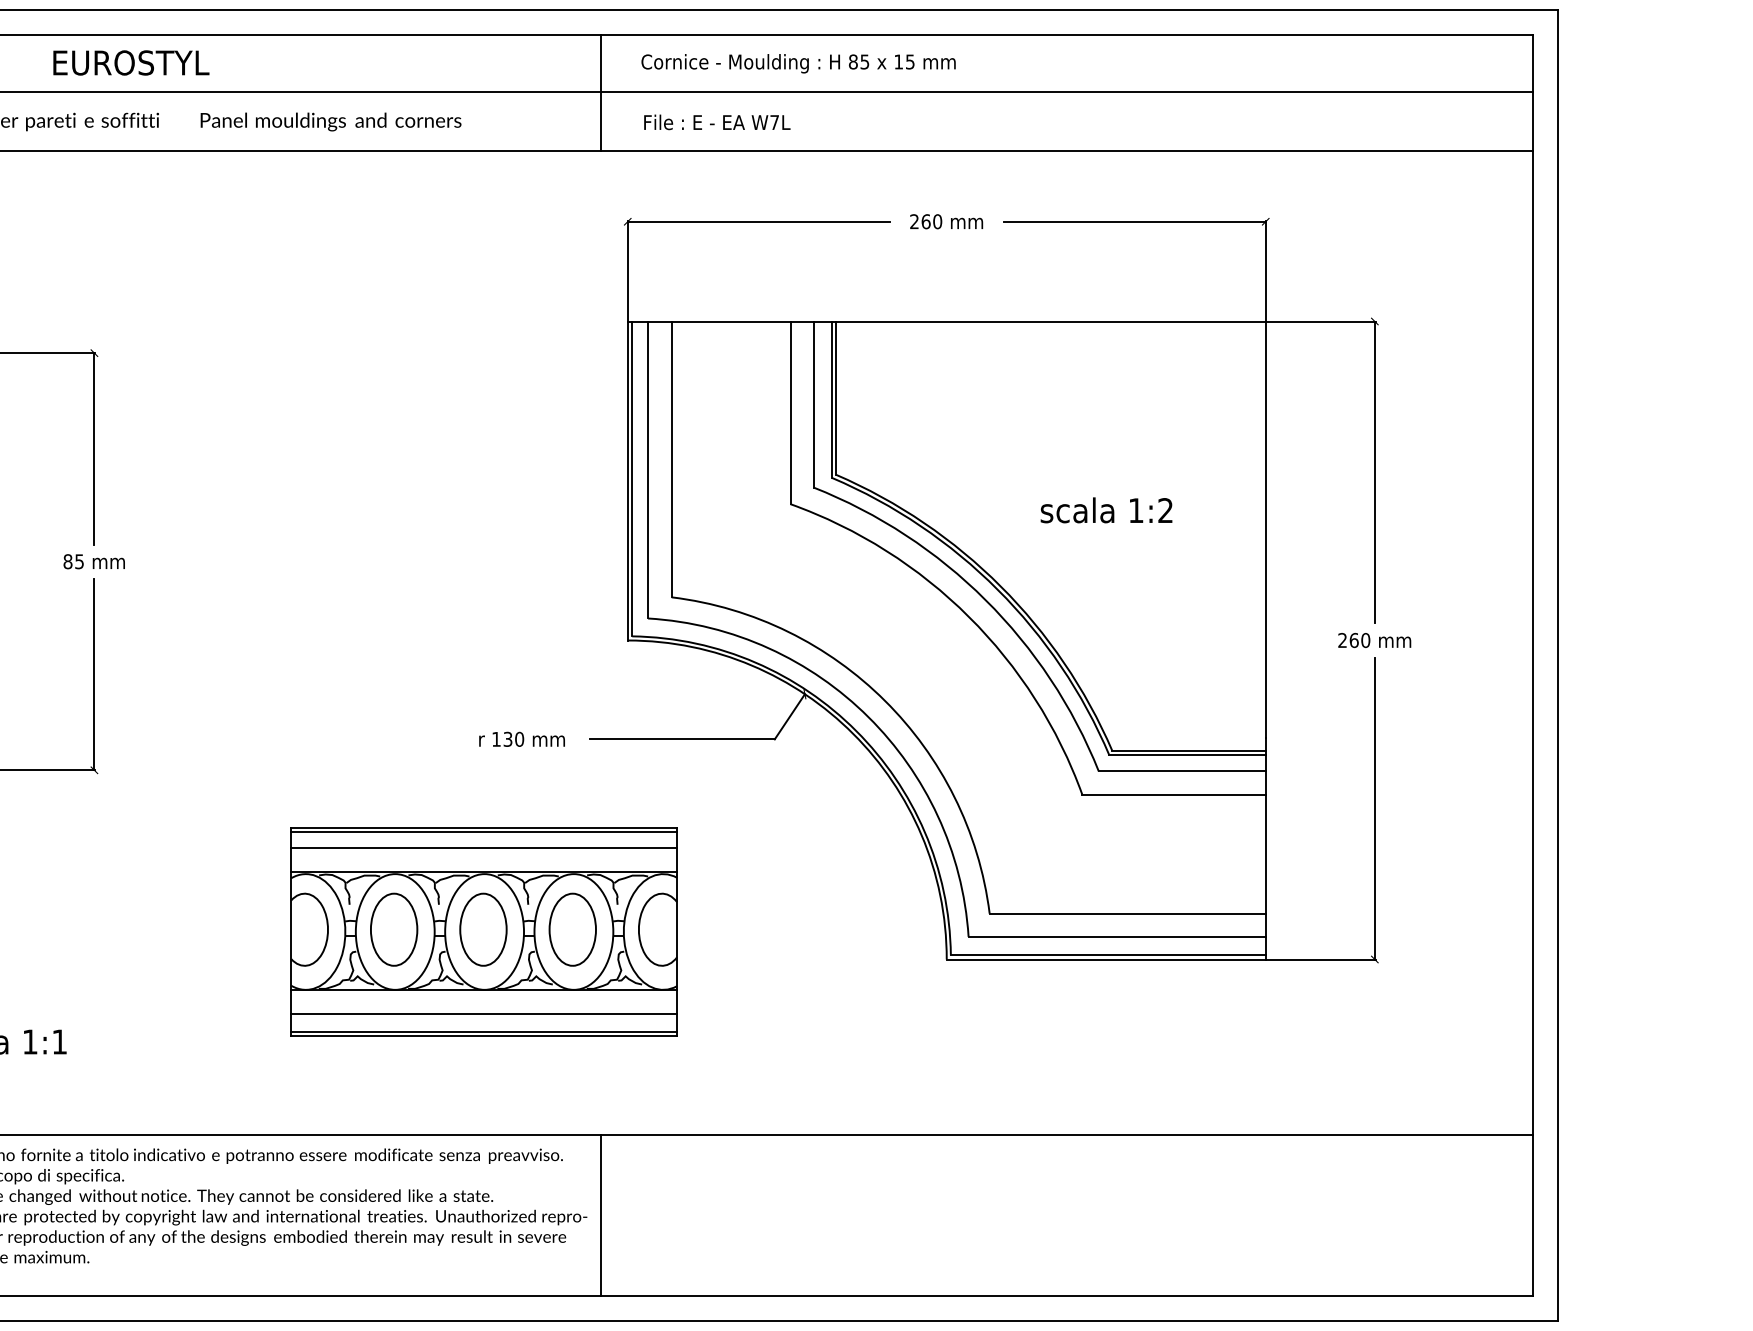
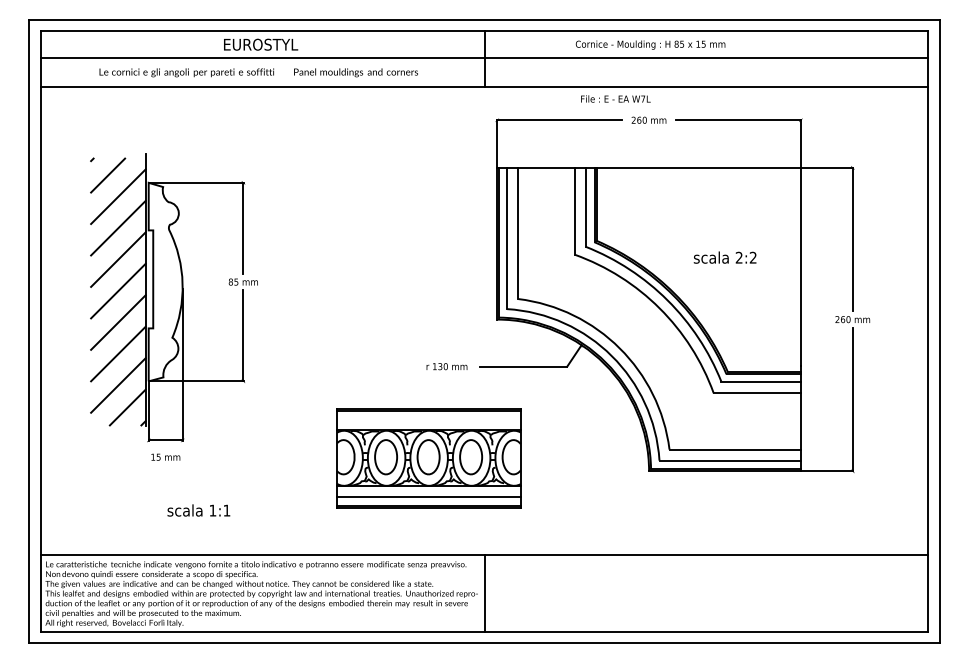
text: (798, 62) -> (650, 44), moved
text: (716, 121) -> (615, 98), moved
text: (1134, 510) -> (738, 257), 1:2 -> 2:2
line: (483, 848) -> (428, 418), removed

